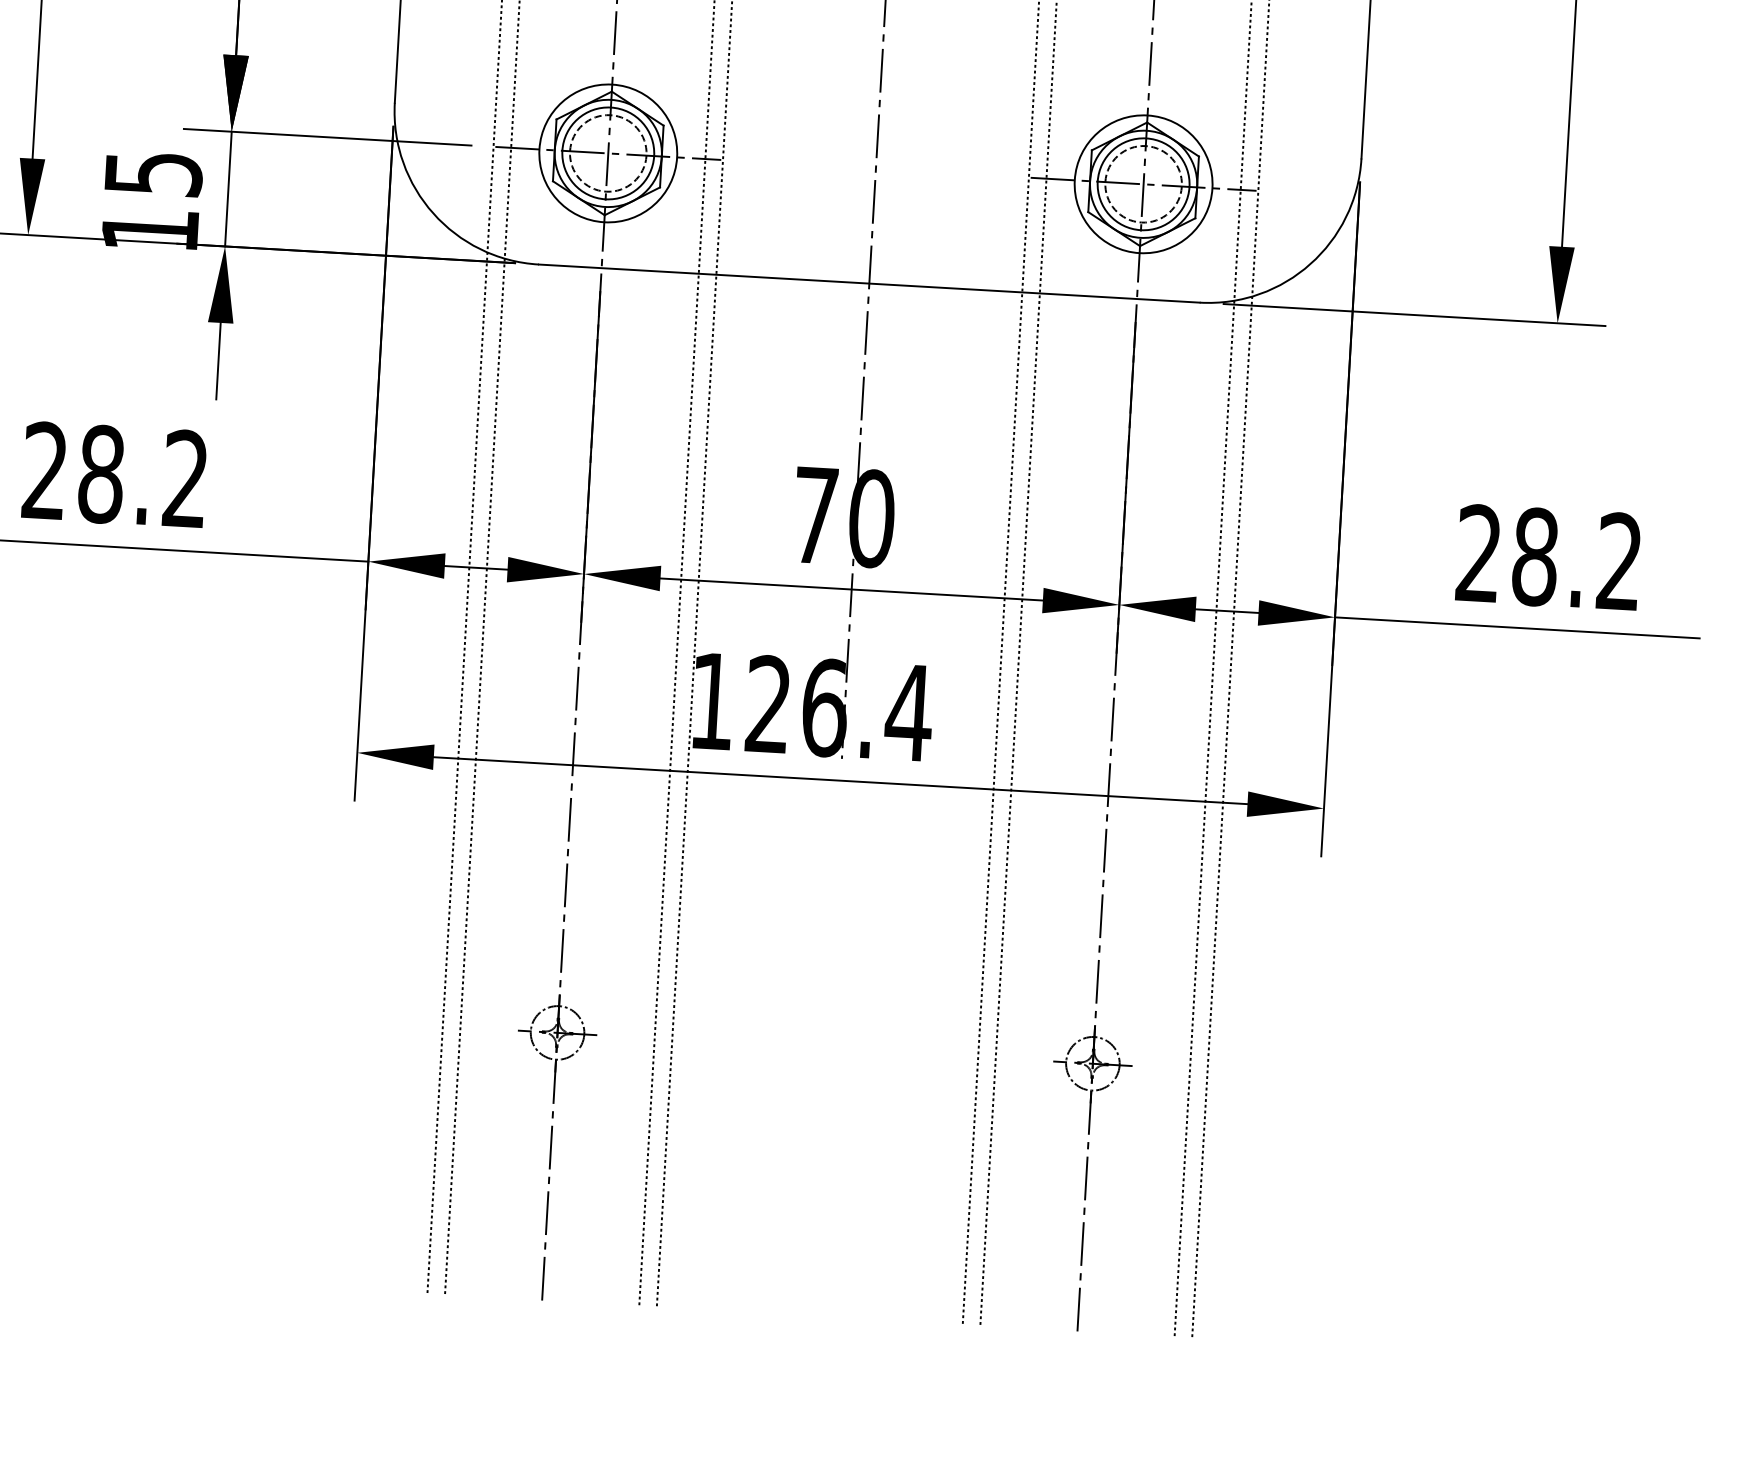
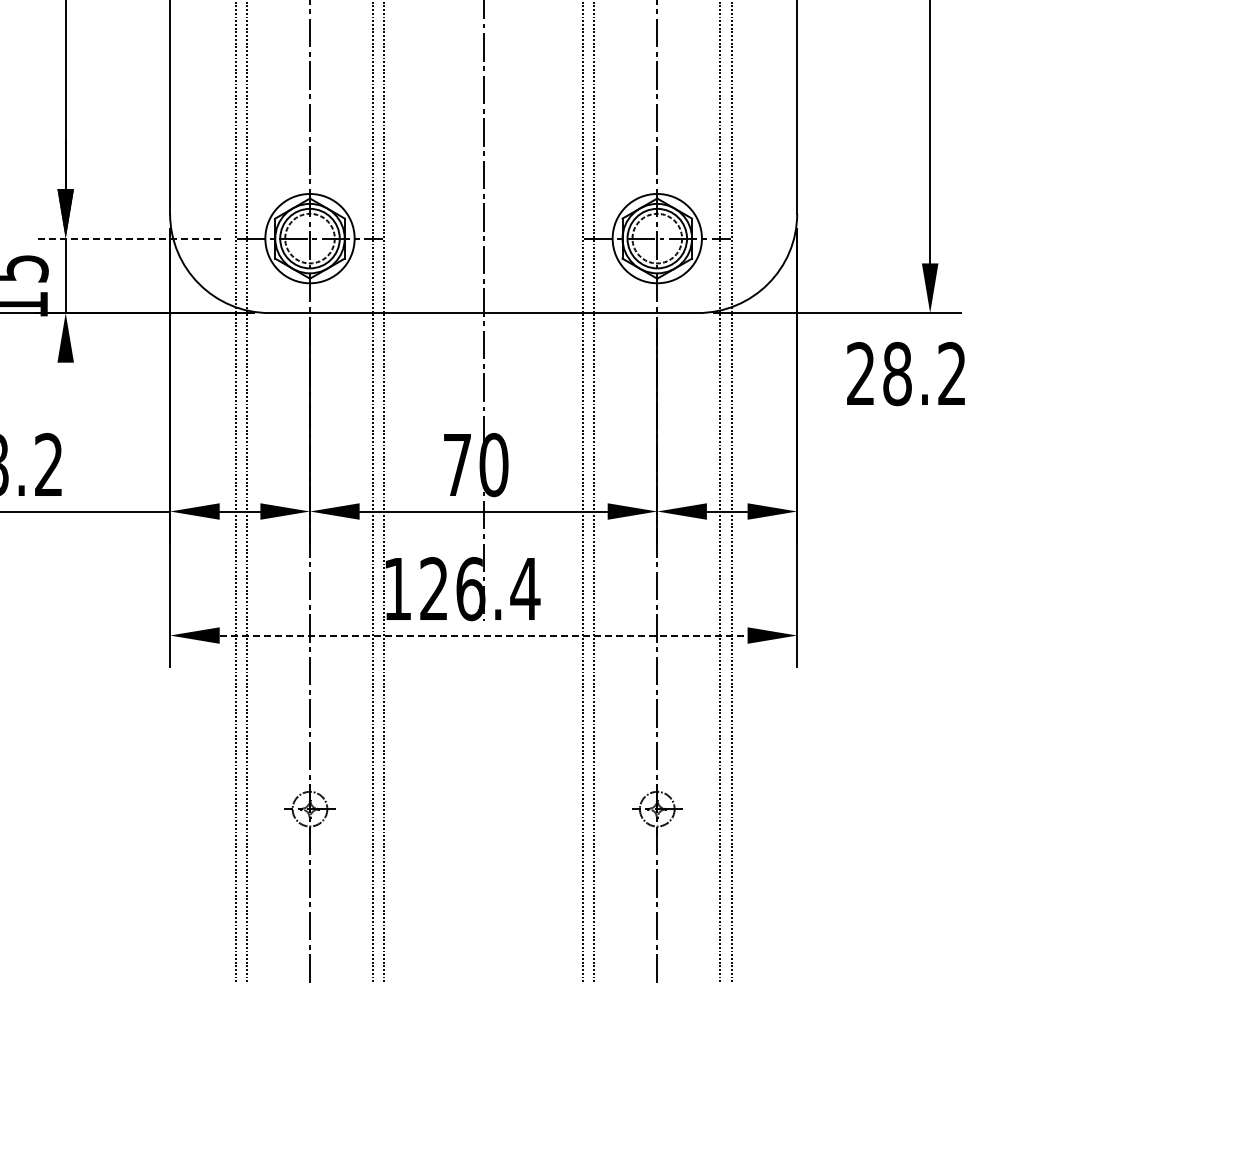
line: (326, 137) -> (127, 238), solid -> dashed
line: (218, 361) -> (65, 387), removed
text: (1547, 558) -> (905, 374), moved
line: (1517, 627) -> (915, 511), removed
line: (840, 780) -> (483, 635), solid -> dashed

